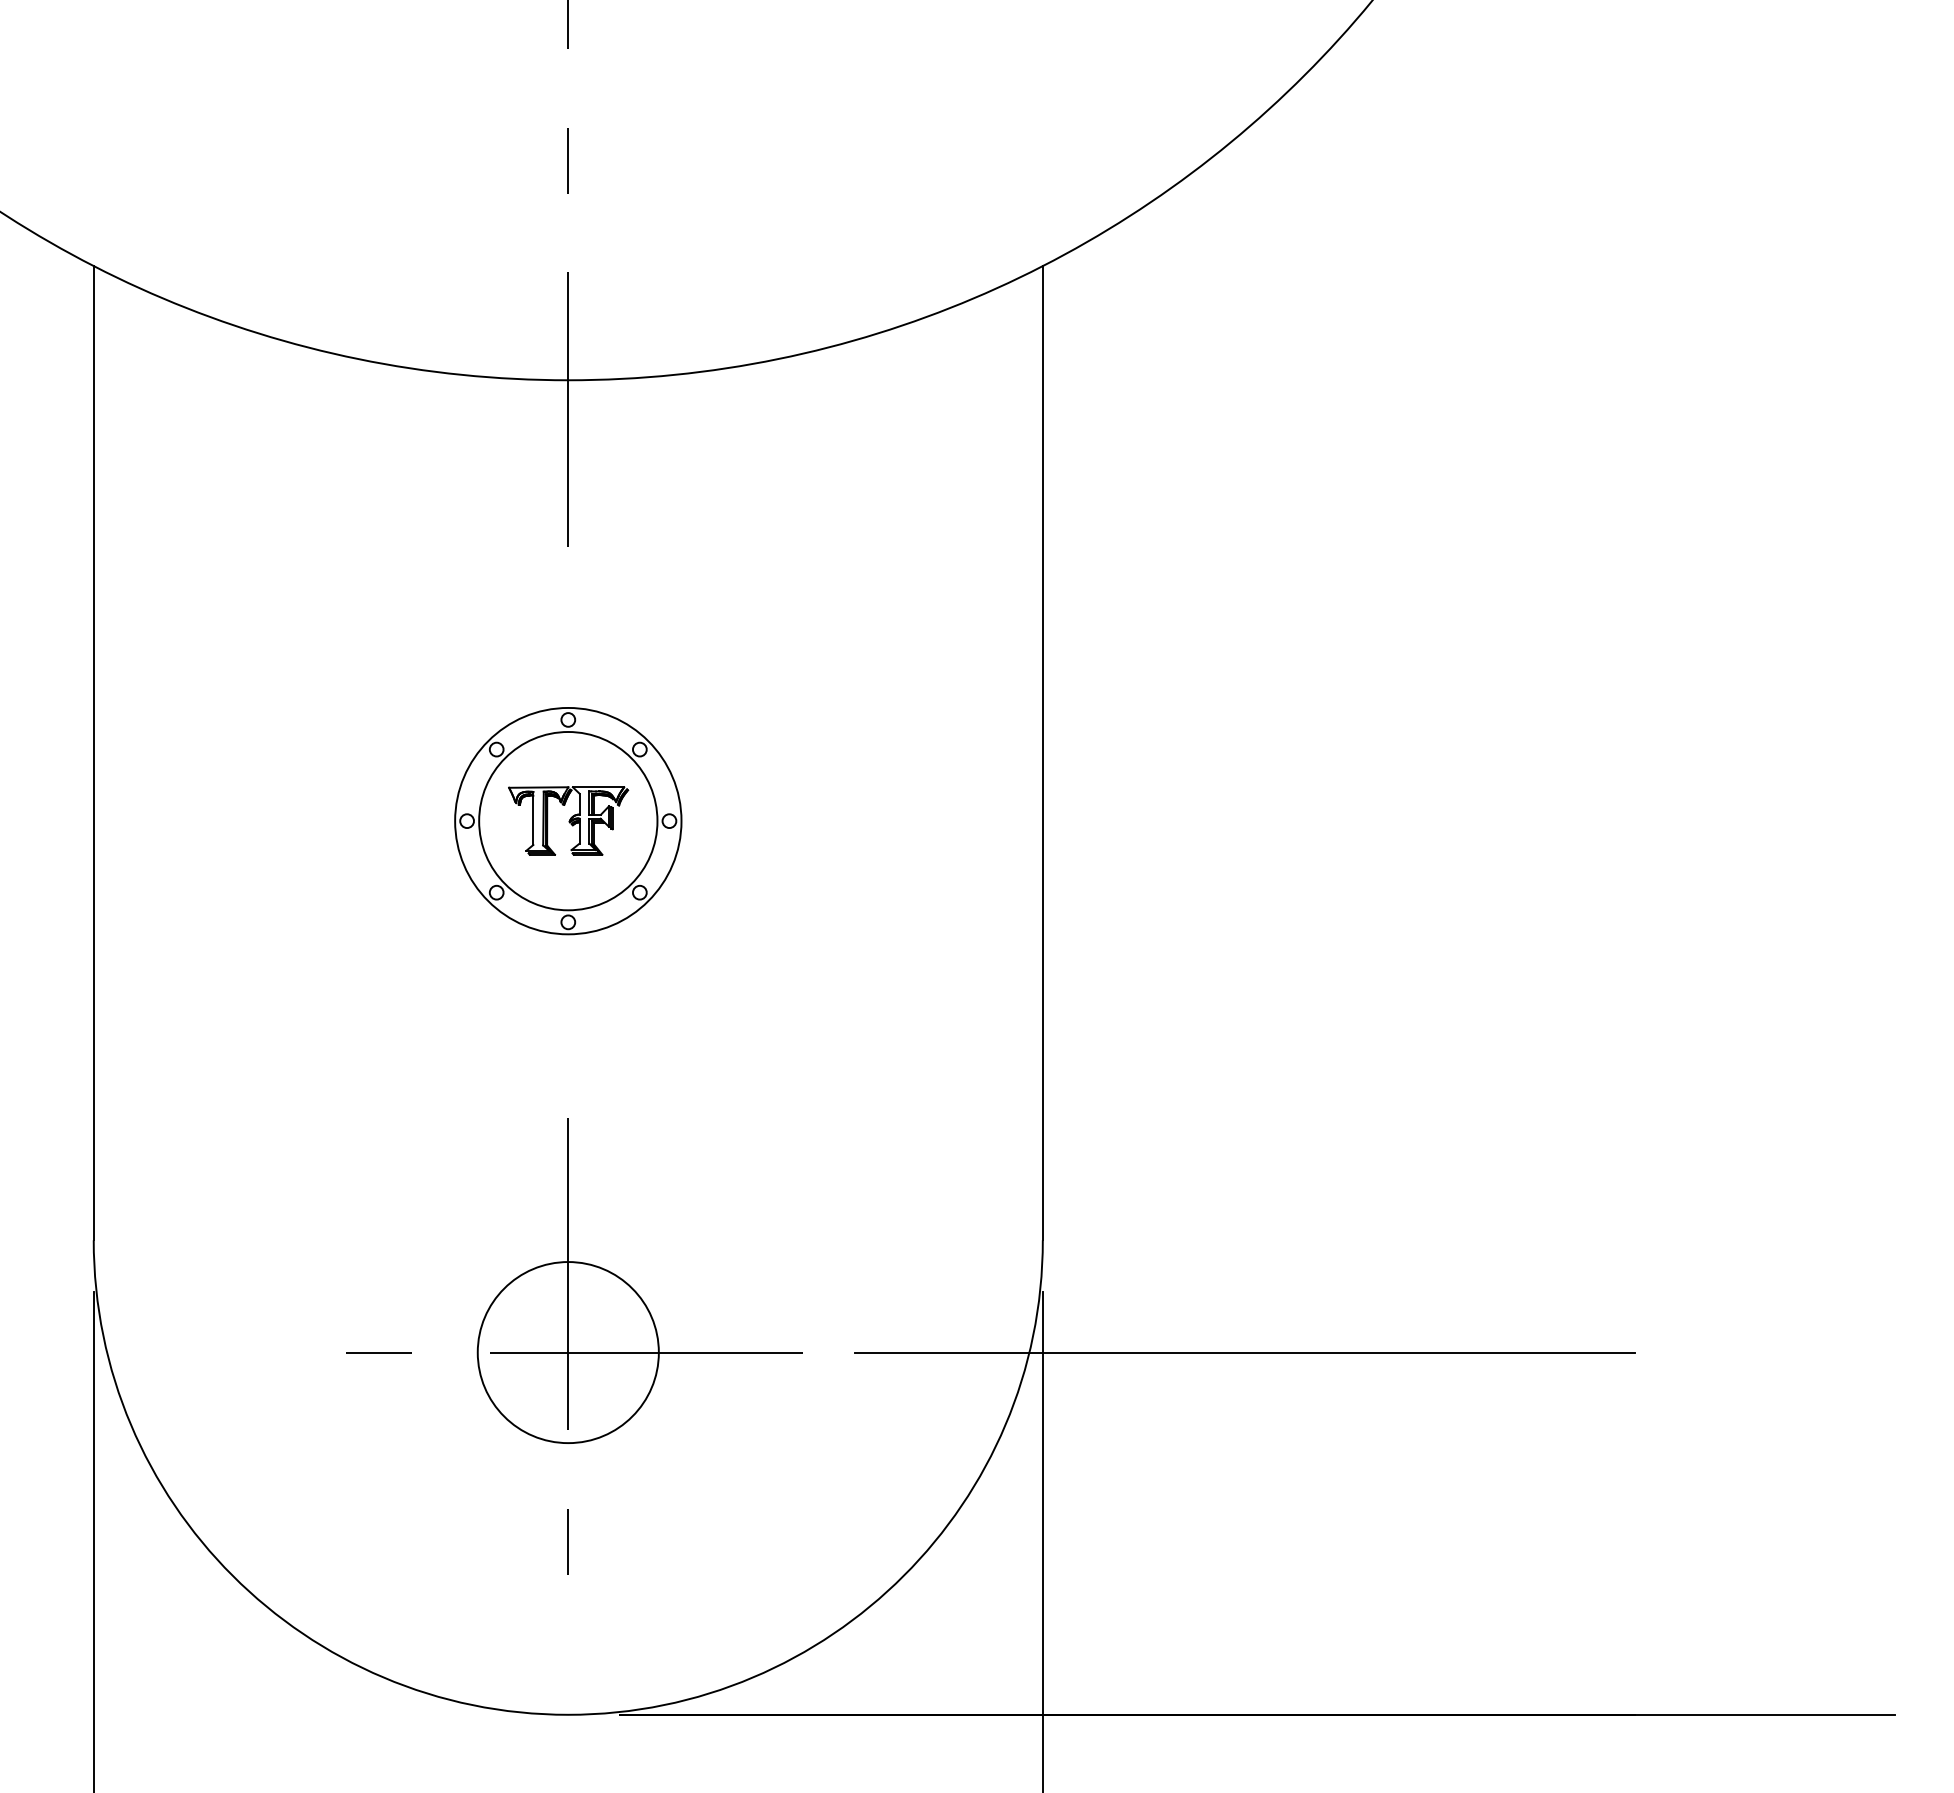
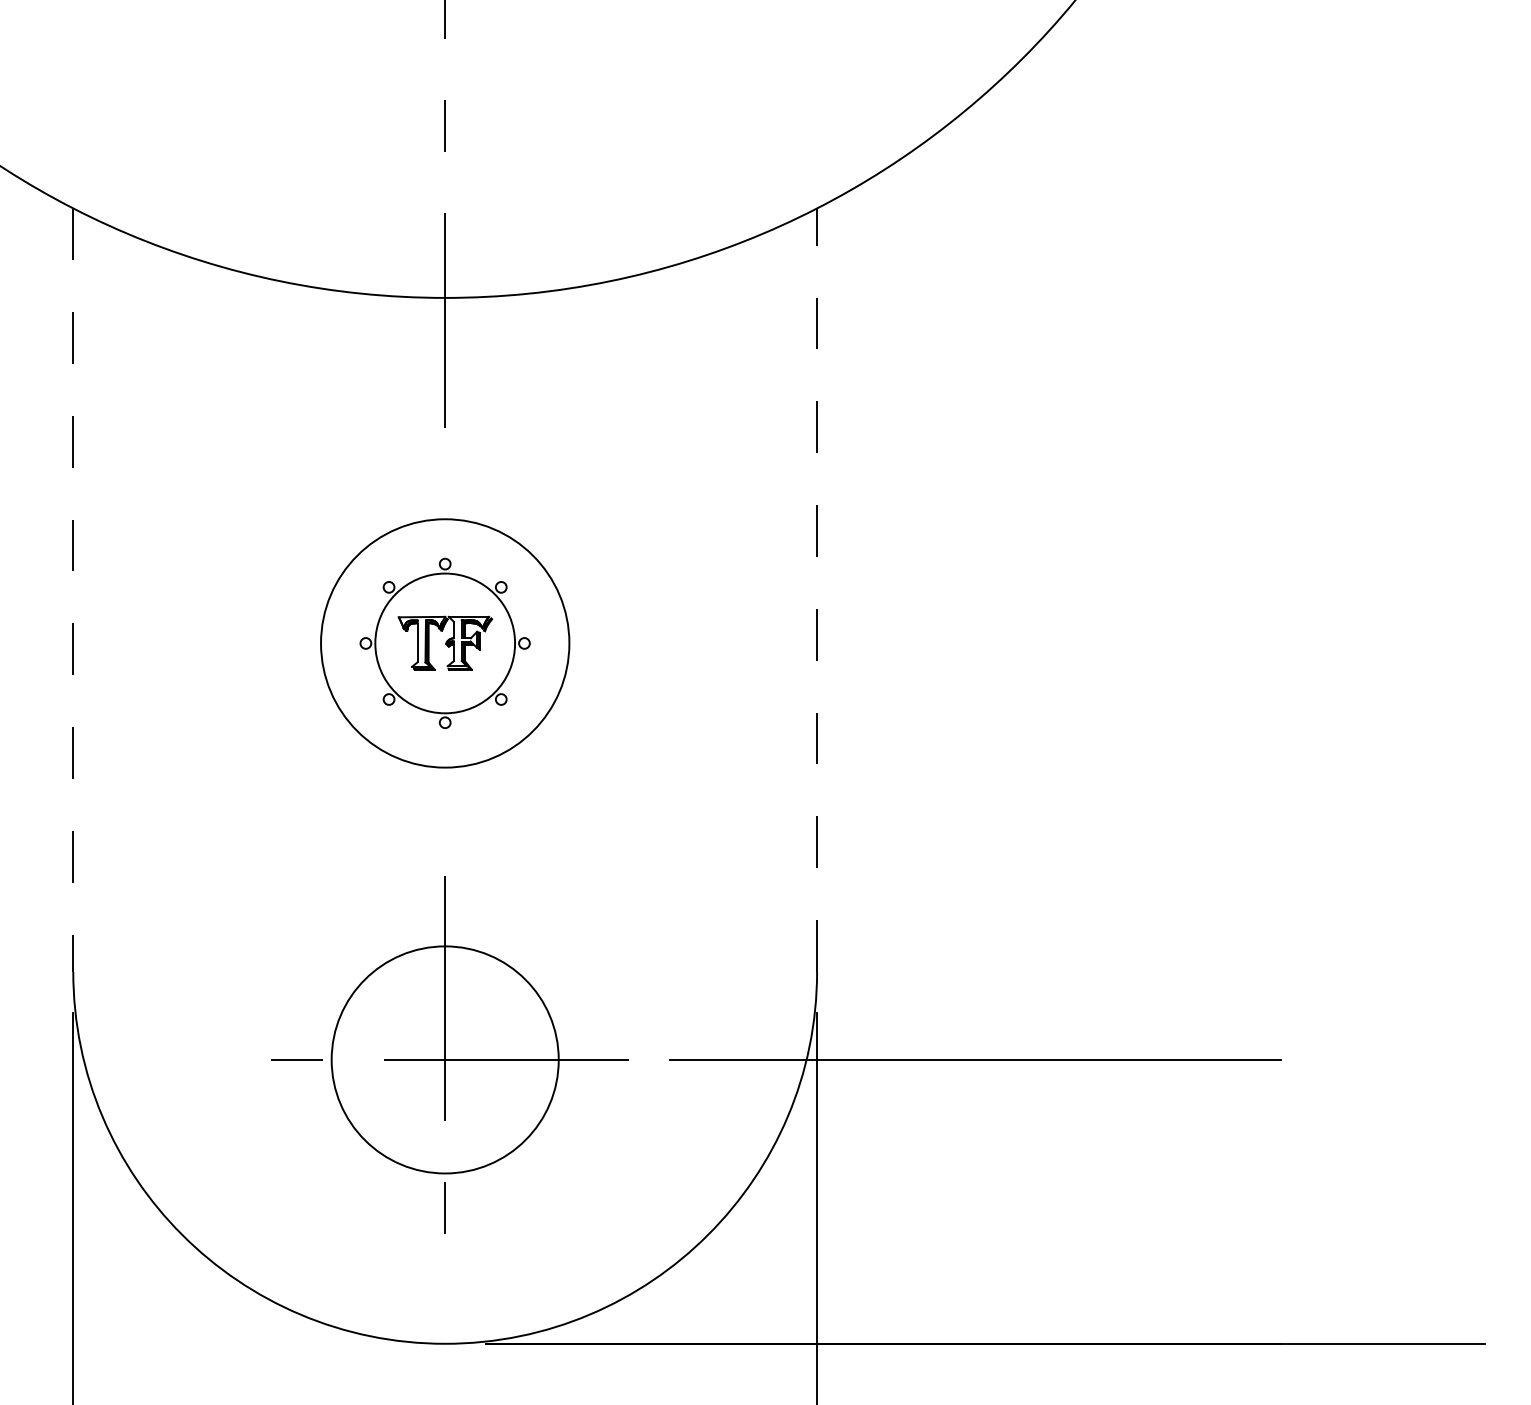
line: (1042, 752) -> (816, 589), solid -> dashed
line: (93, 753) -> (73, 590), solid -> dashed
circle: (568, 820) -> (445, 642), size x1.4
circle: (567, 1352) -> (444, 1059), size x1.6

